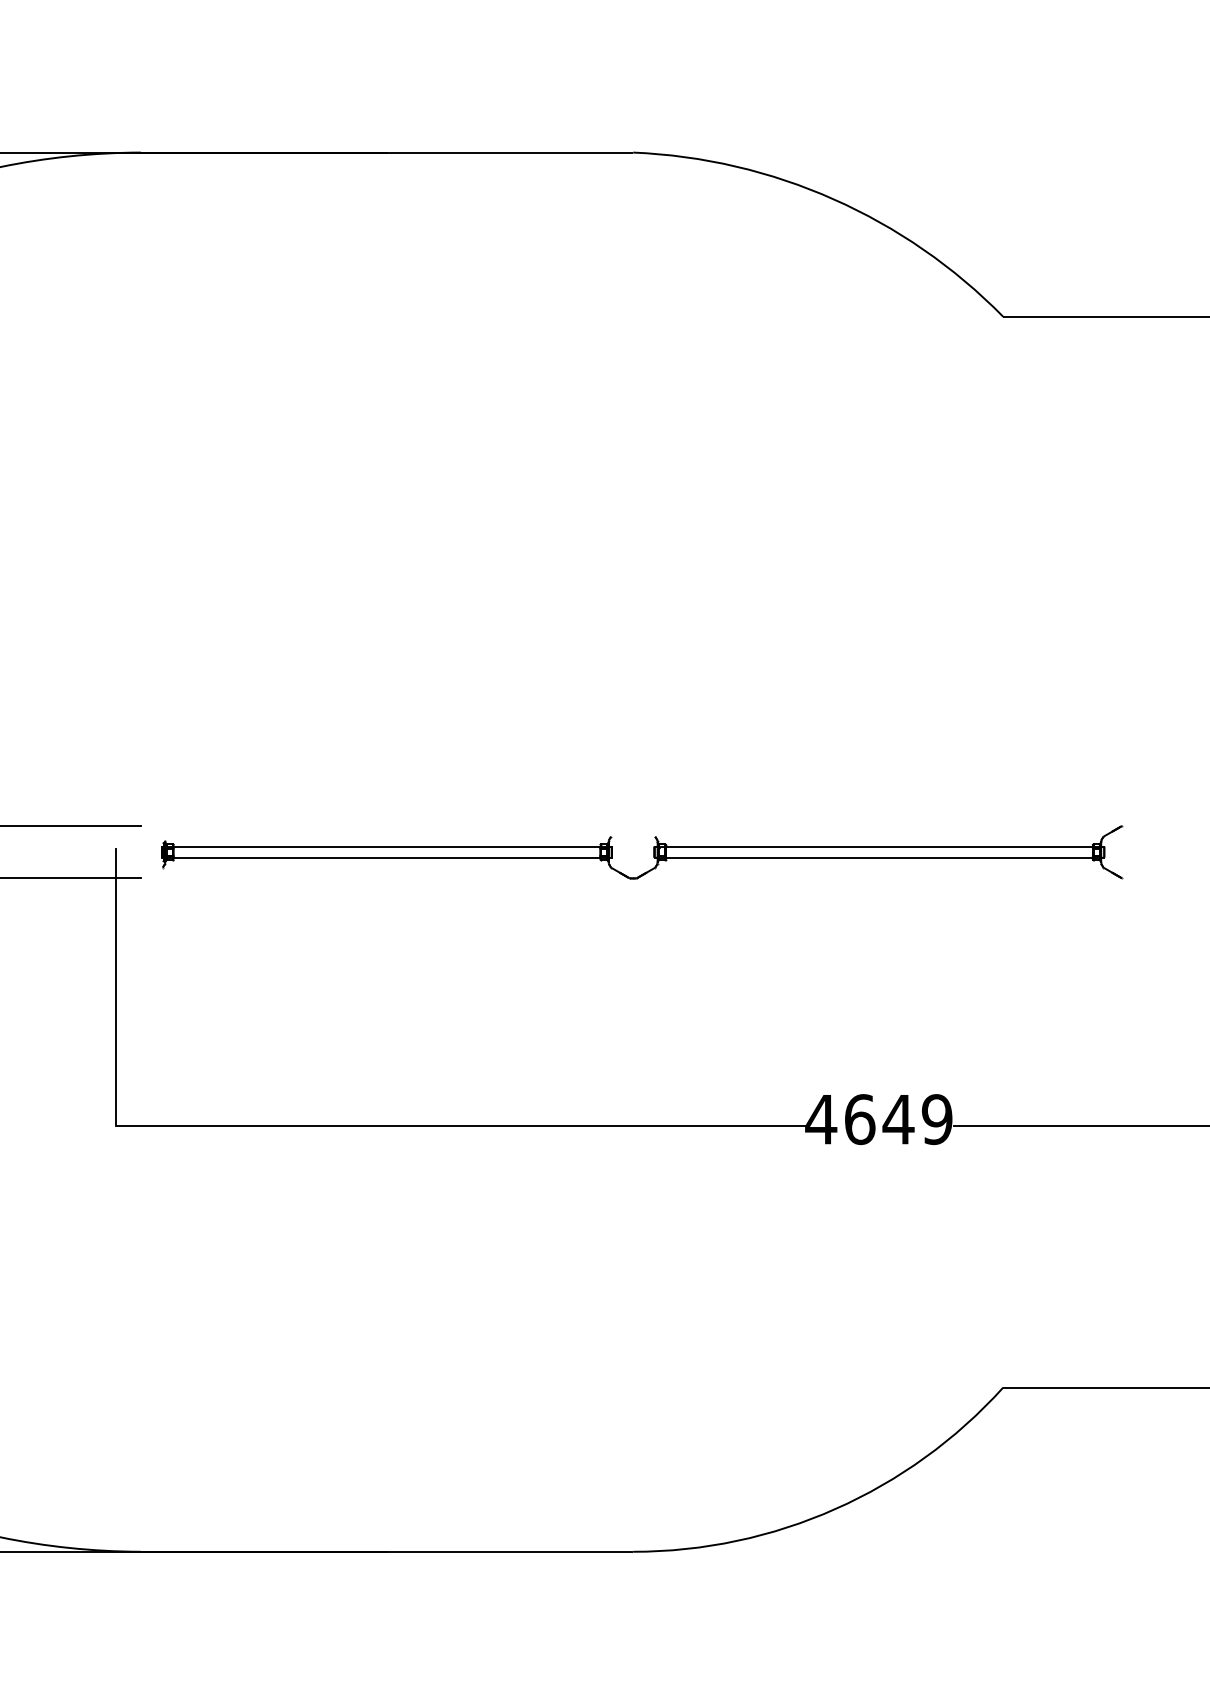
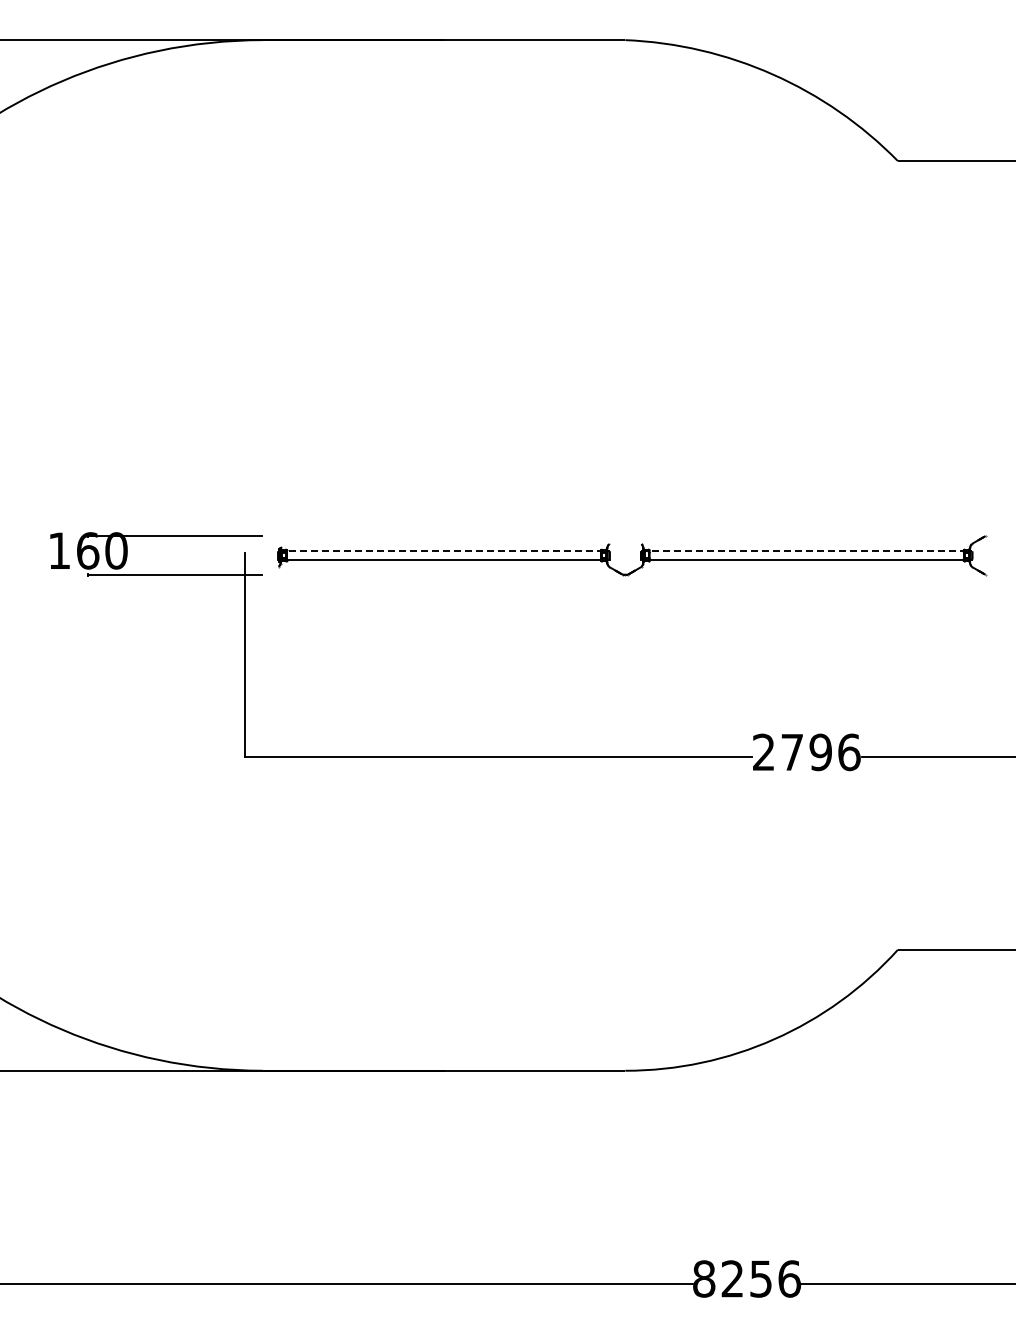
line: (386, 846) -> (443, 551), solid -> dashed
line: (879, 846) -> (806, 551), solid -> dashed
text: (879, 1119) -> (806, 752), 4649 -> 2796

